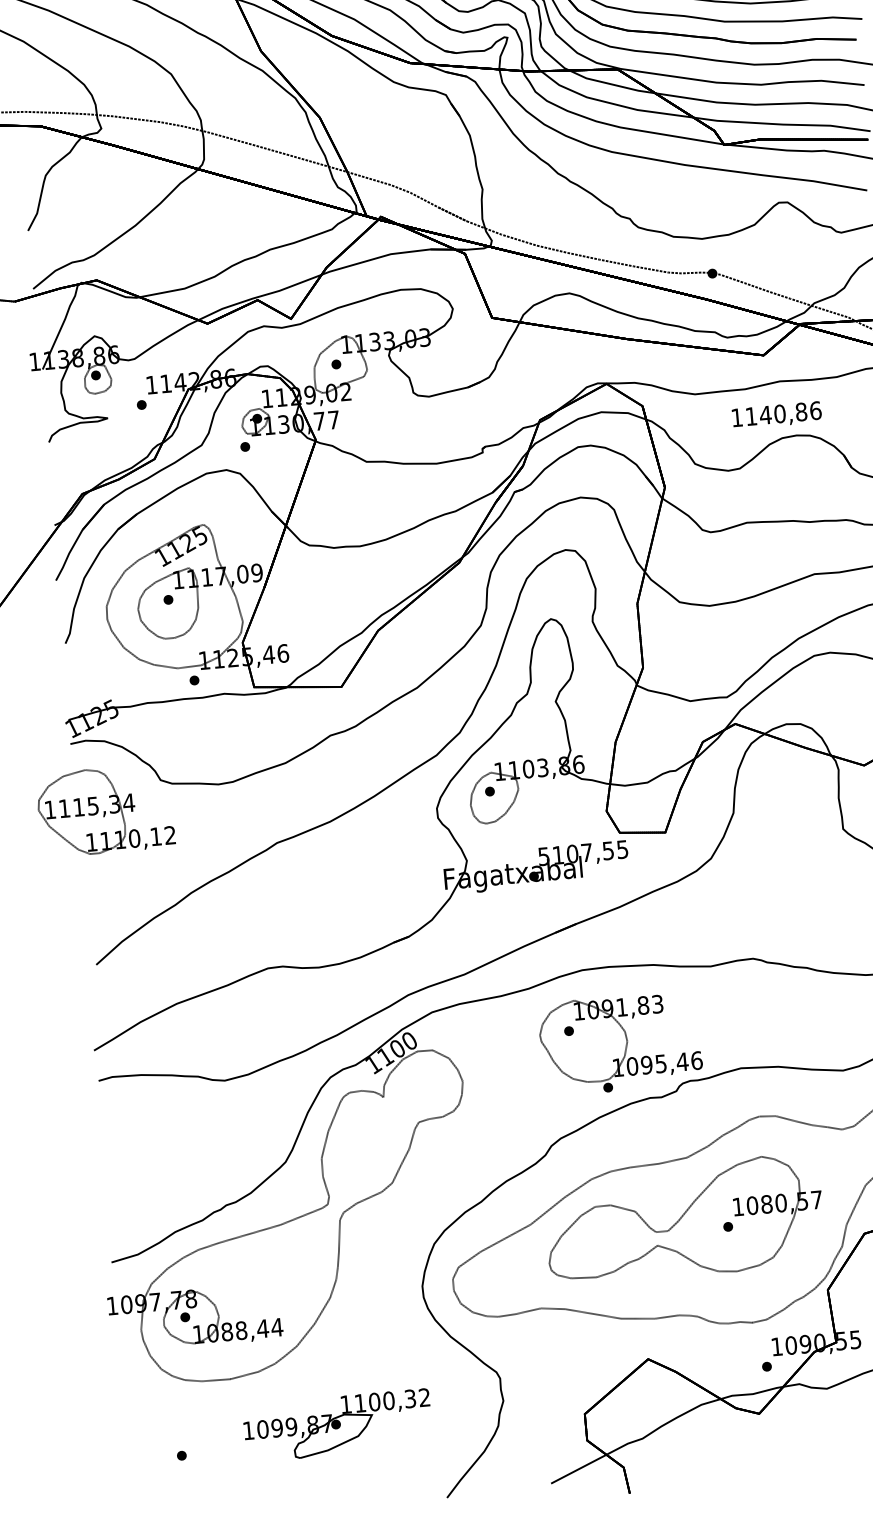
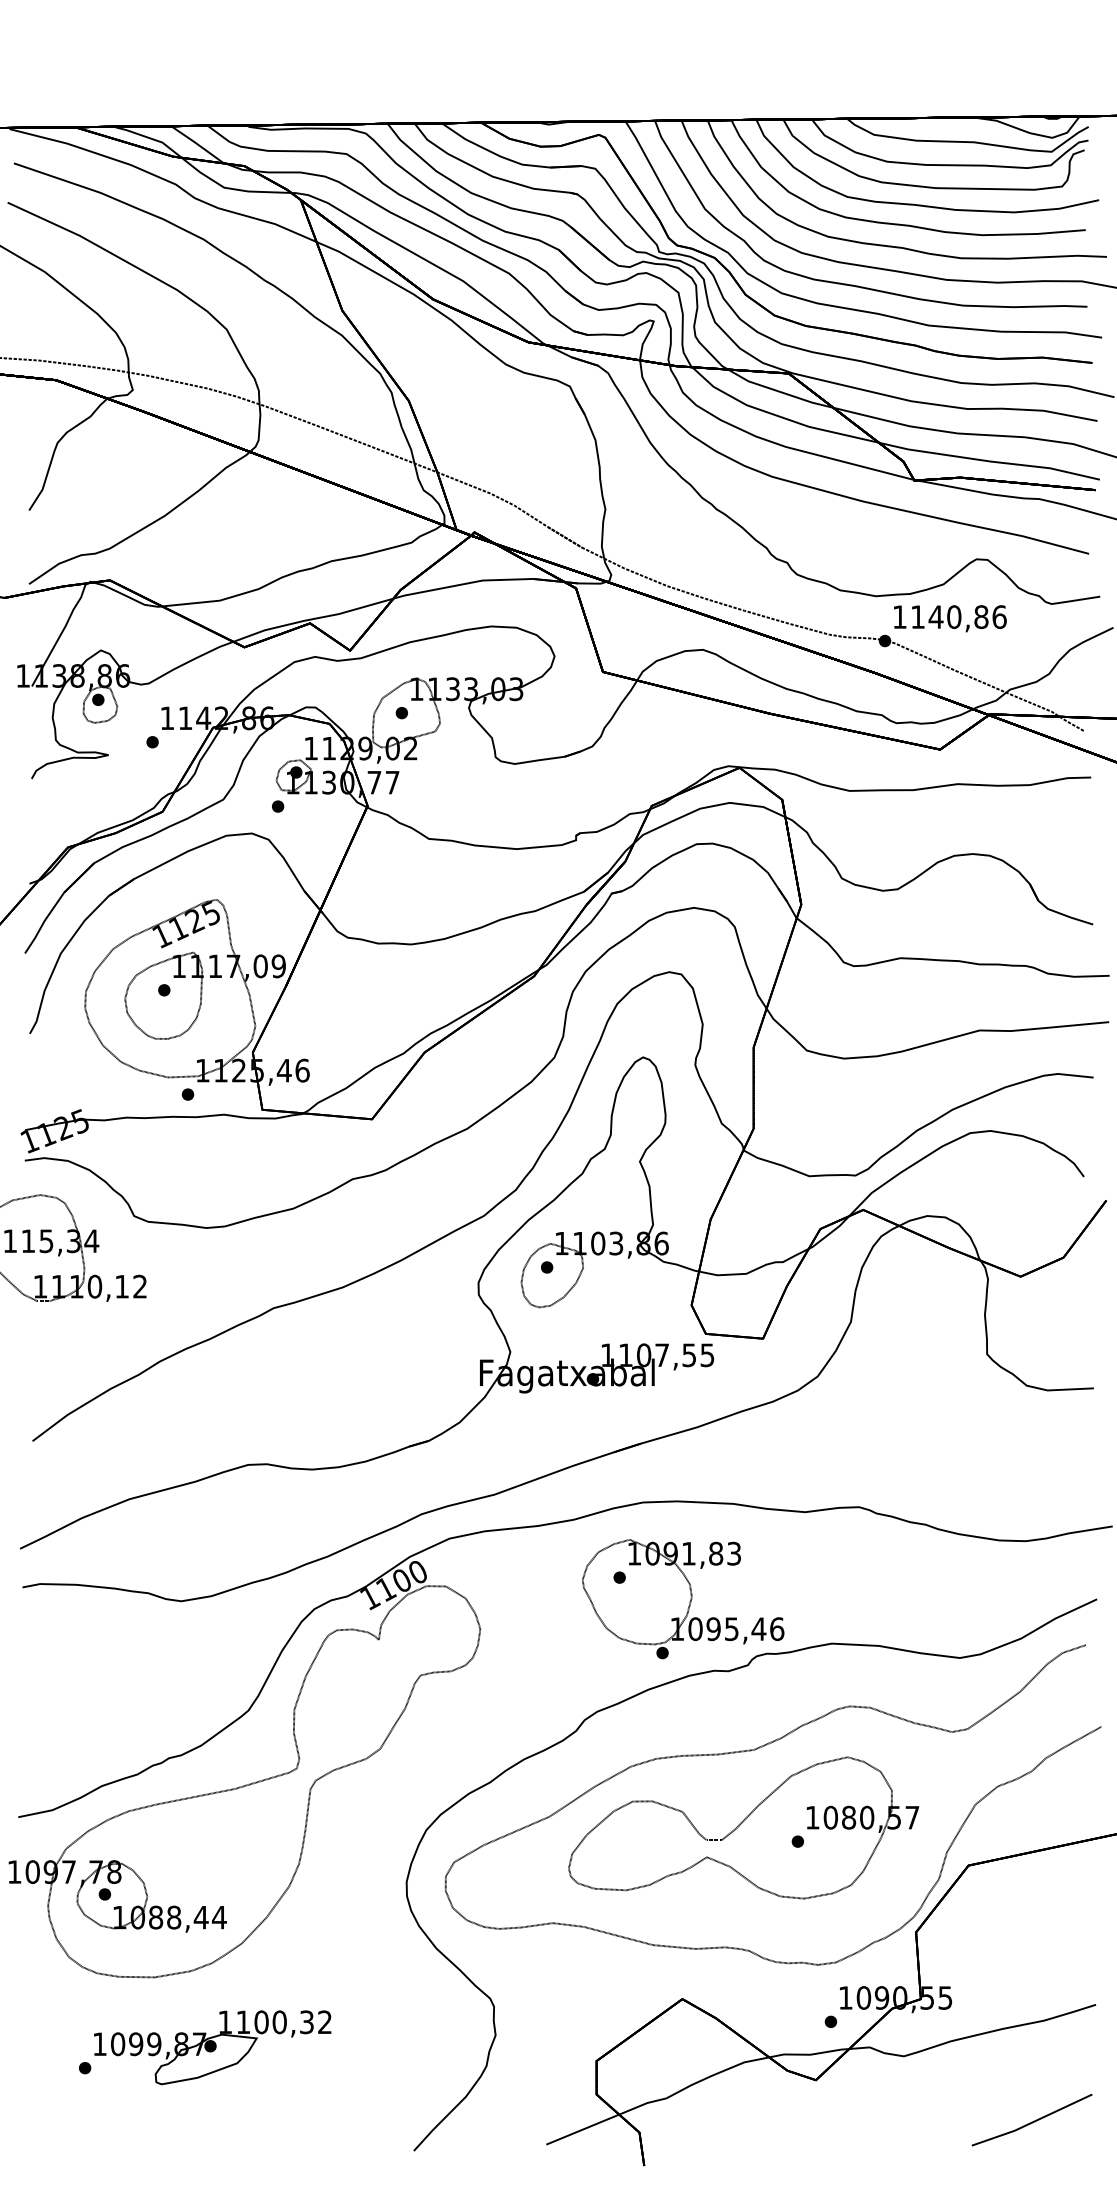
text: (777, 415) -> (950, 618), moved
text: (543, 856) -> (607, 1355), 5107,55 -> 1107,55
part: (337, 1425) -> (212, 2047), moved

